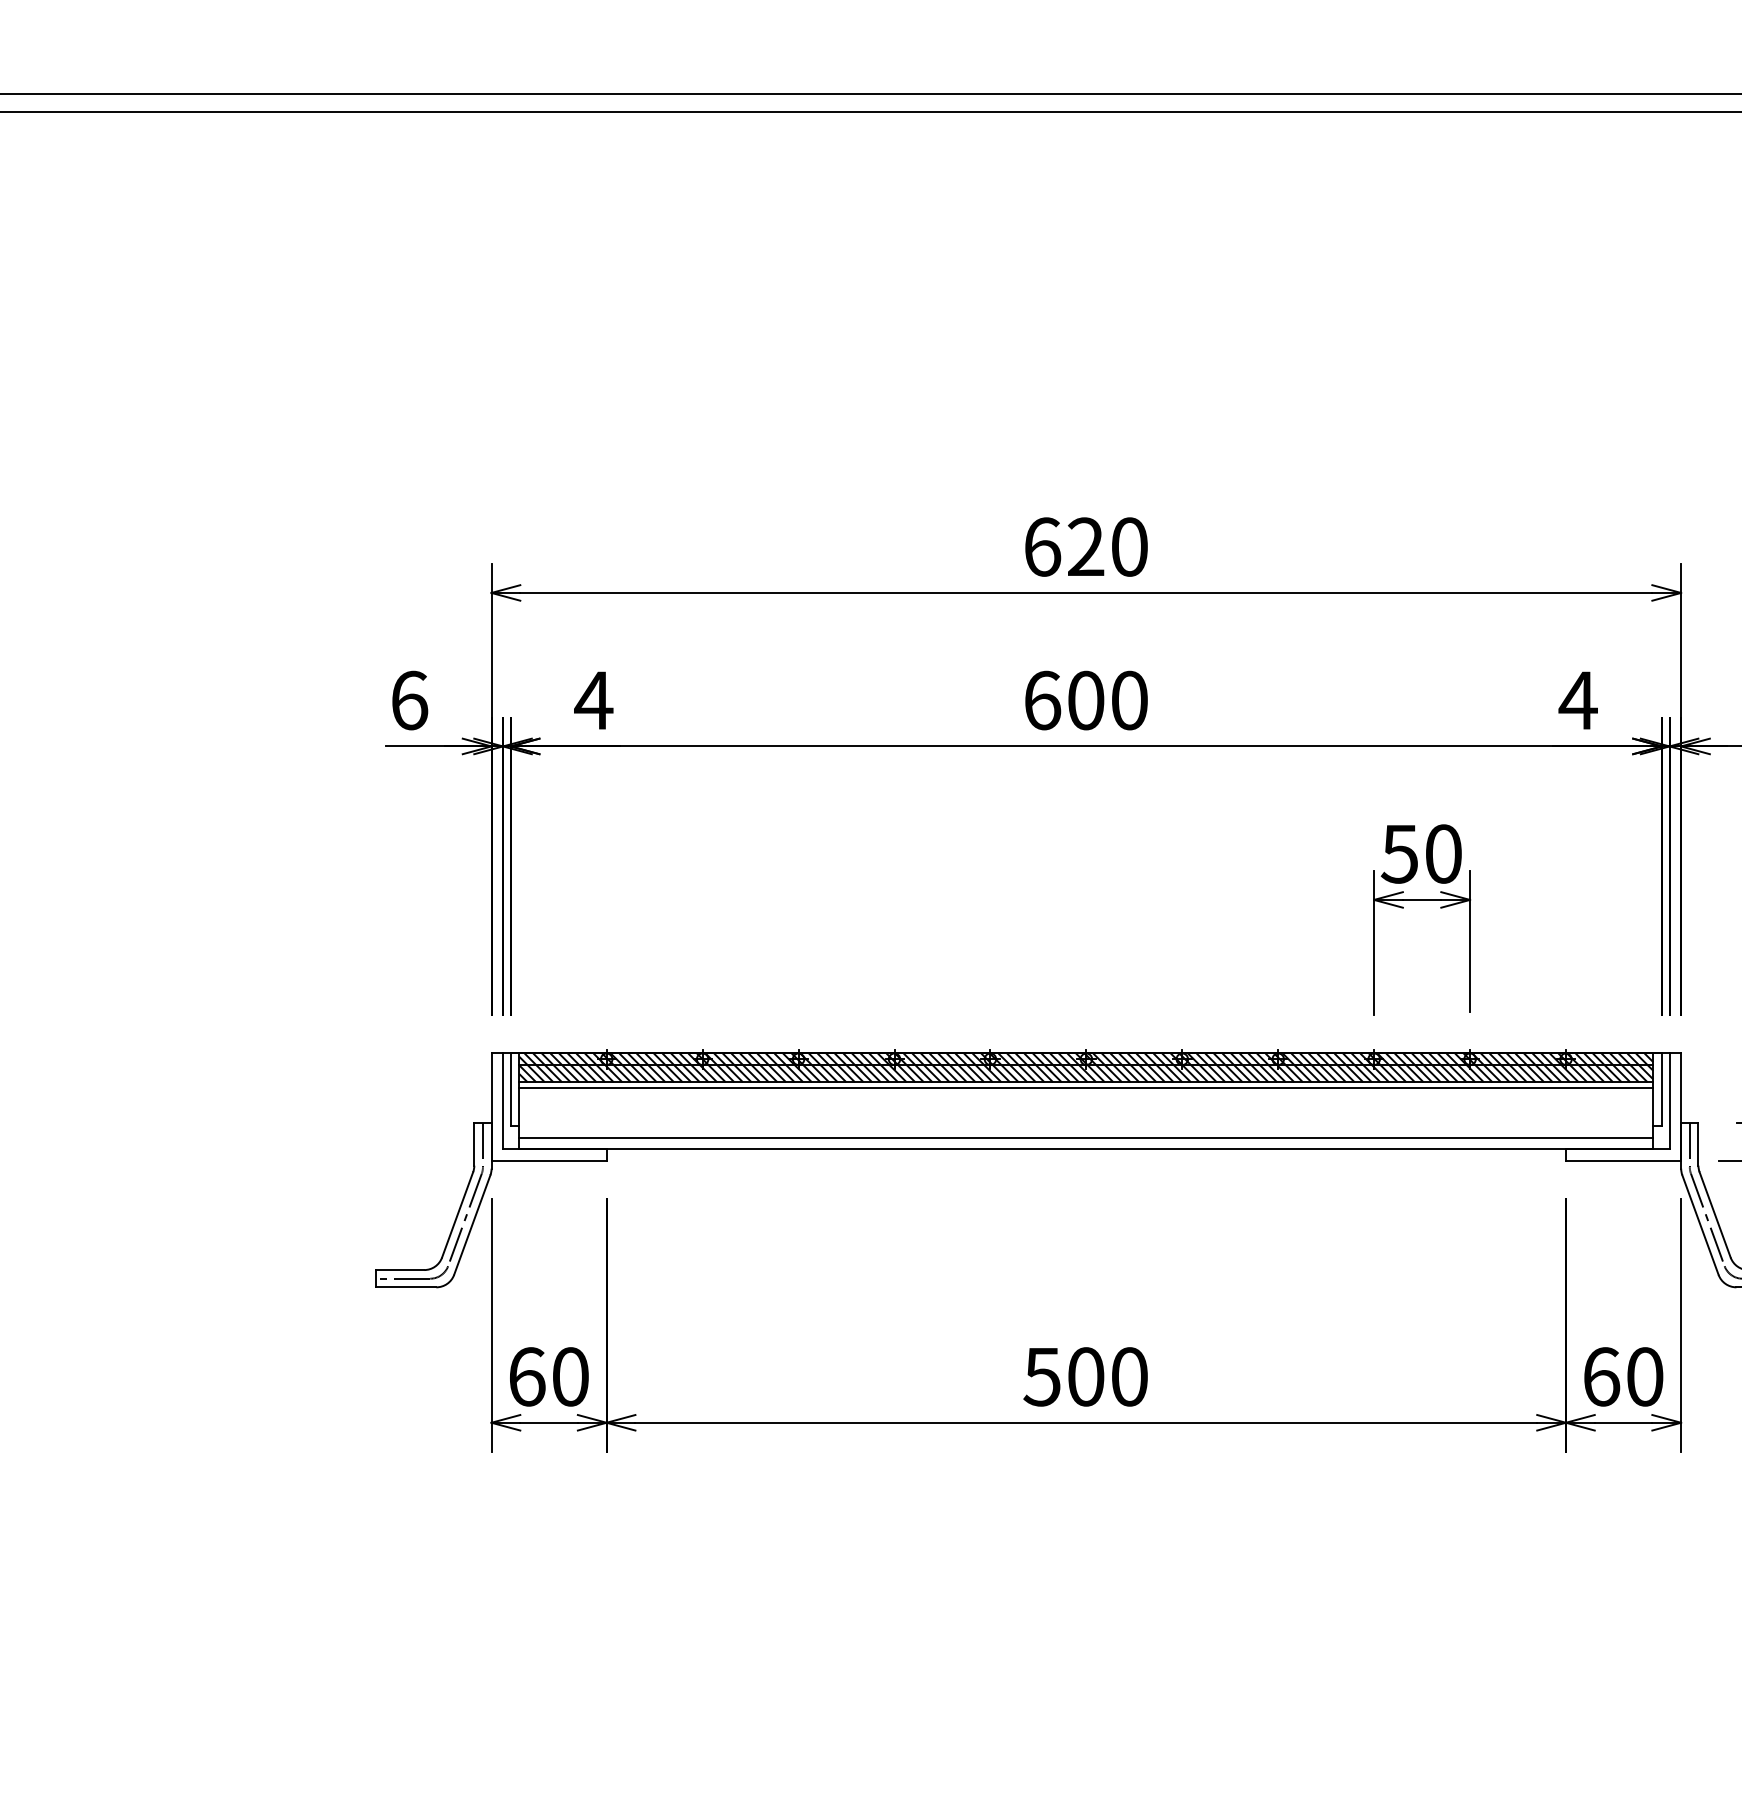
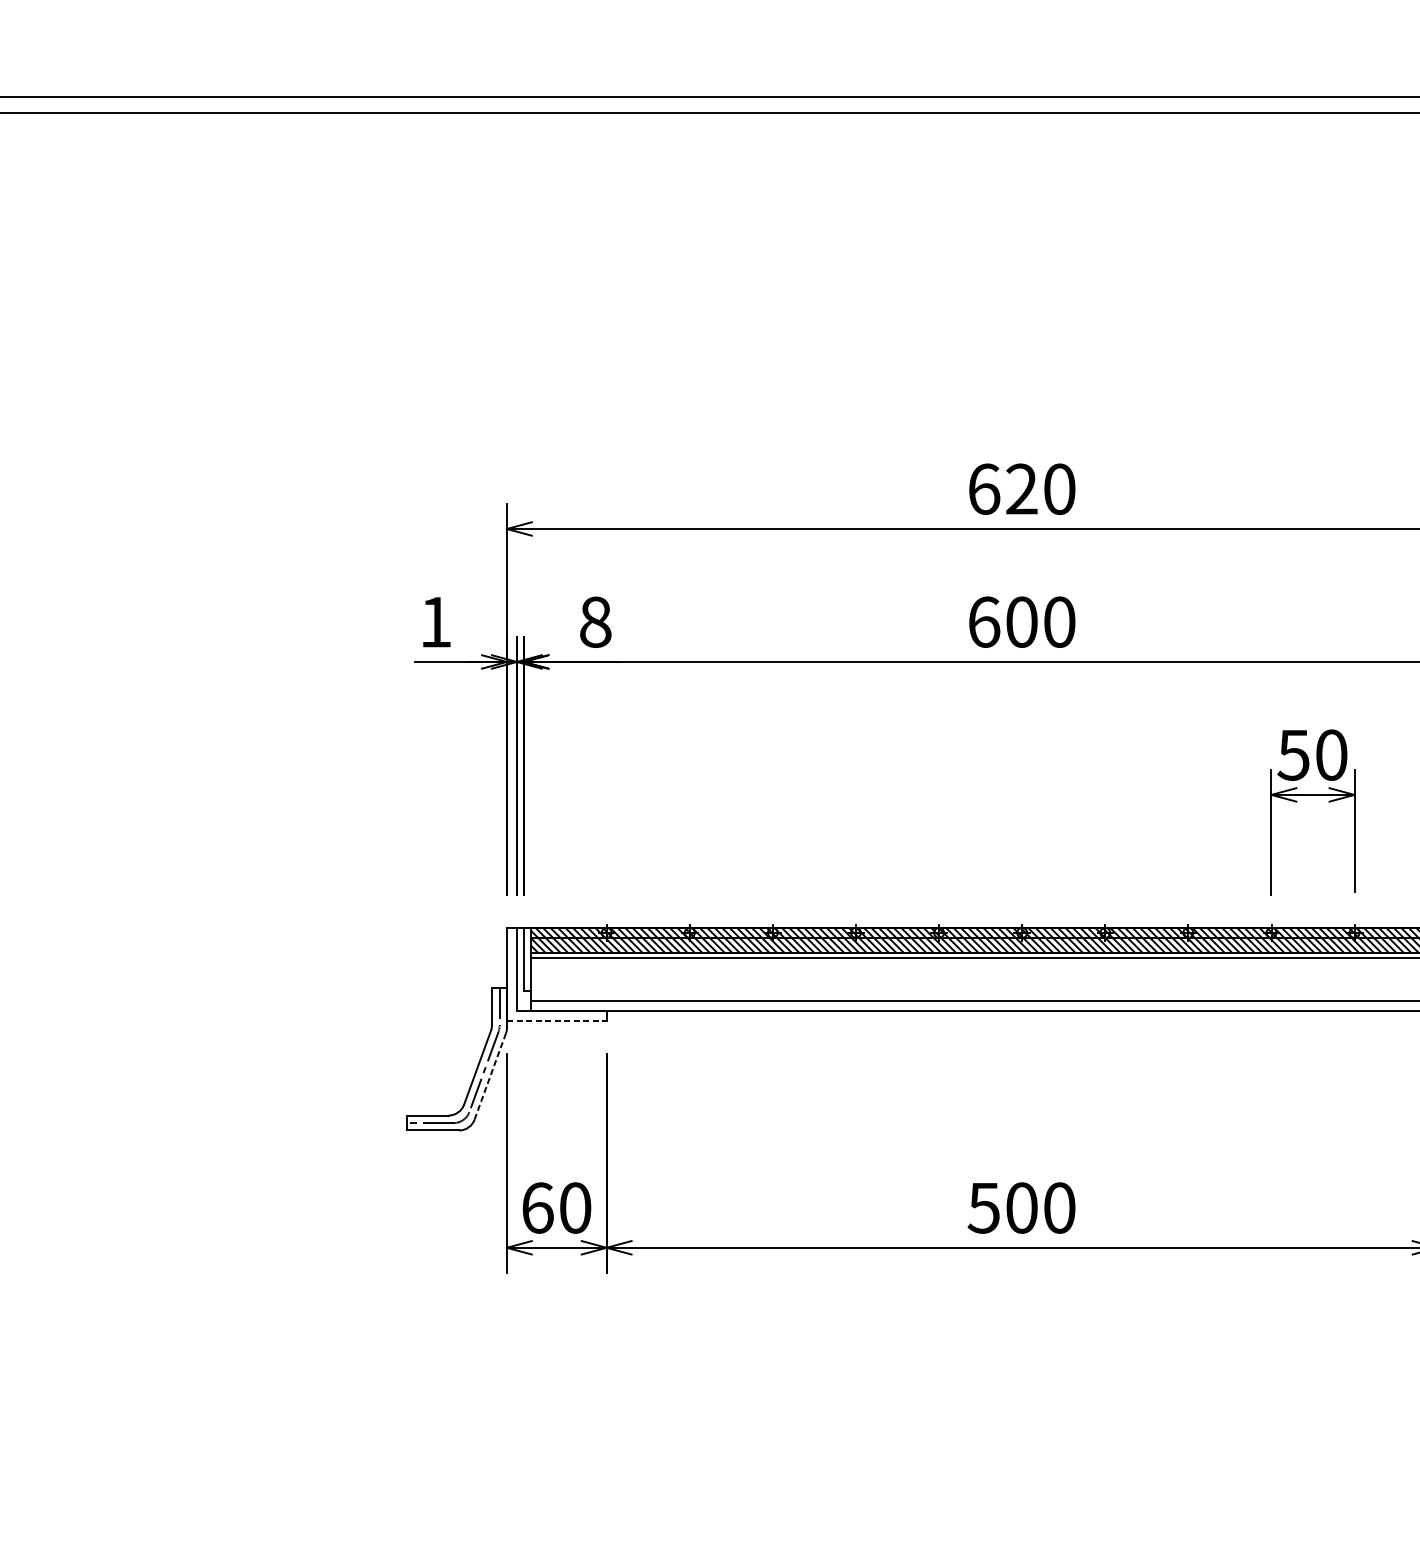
text: (410, 700) -> (436, 622), 6 -> 1
text: (593, 700) -> (595, 622), 4 -> 8
line: (549, 1160) -> (557, 1020), solid -> dashed
line: (472, 1224) -> (490, 1076), solid -> dashed

